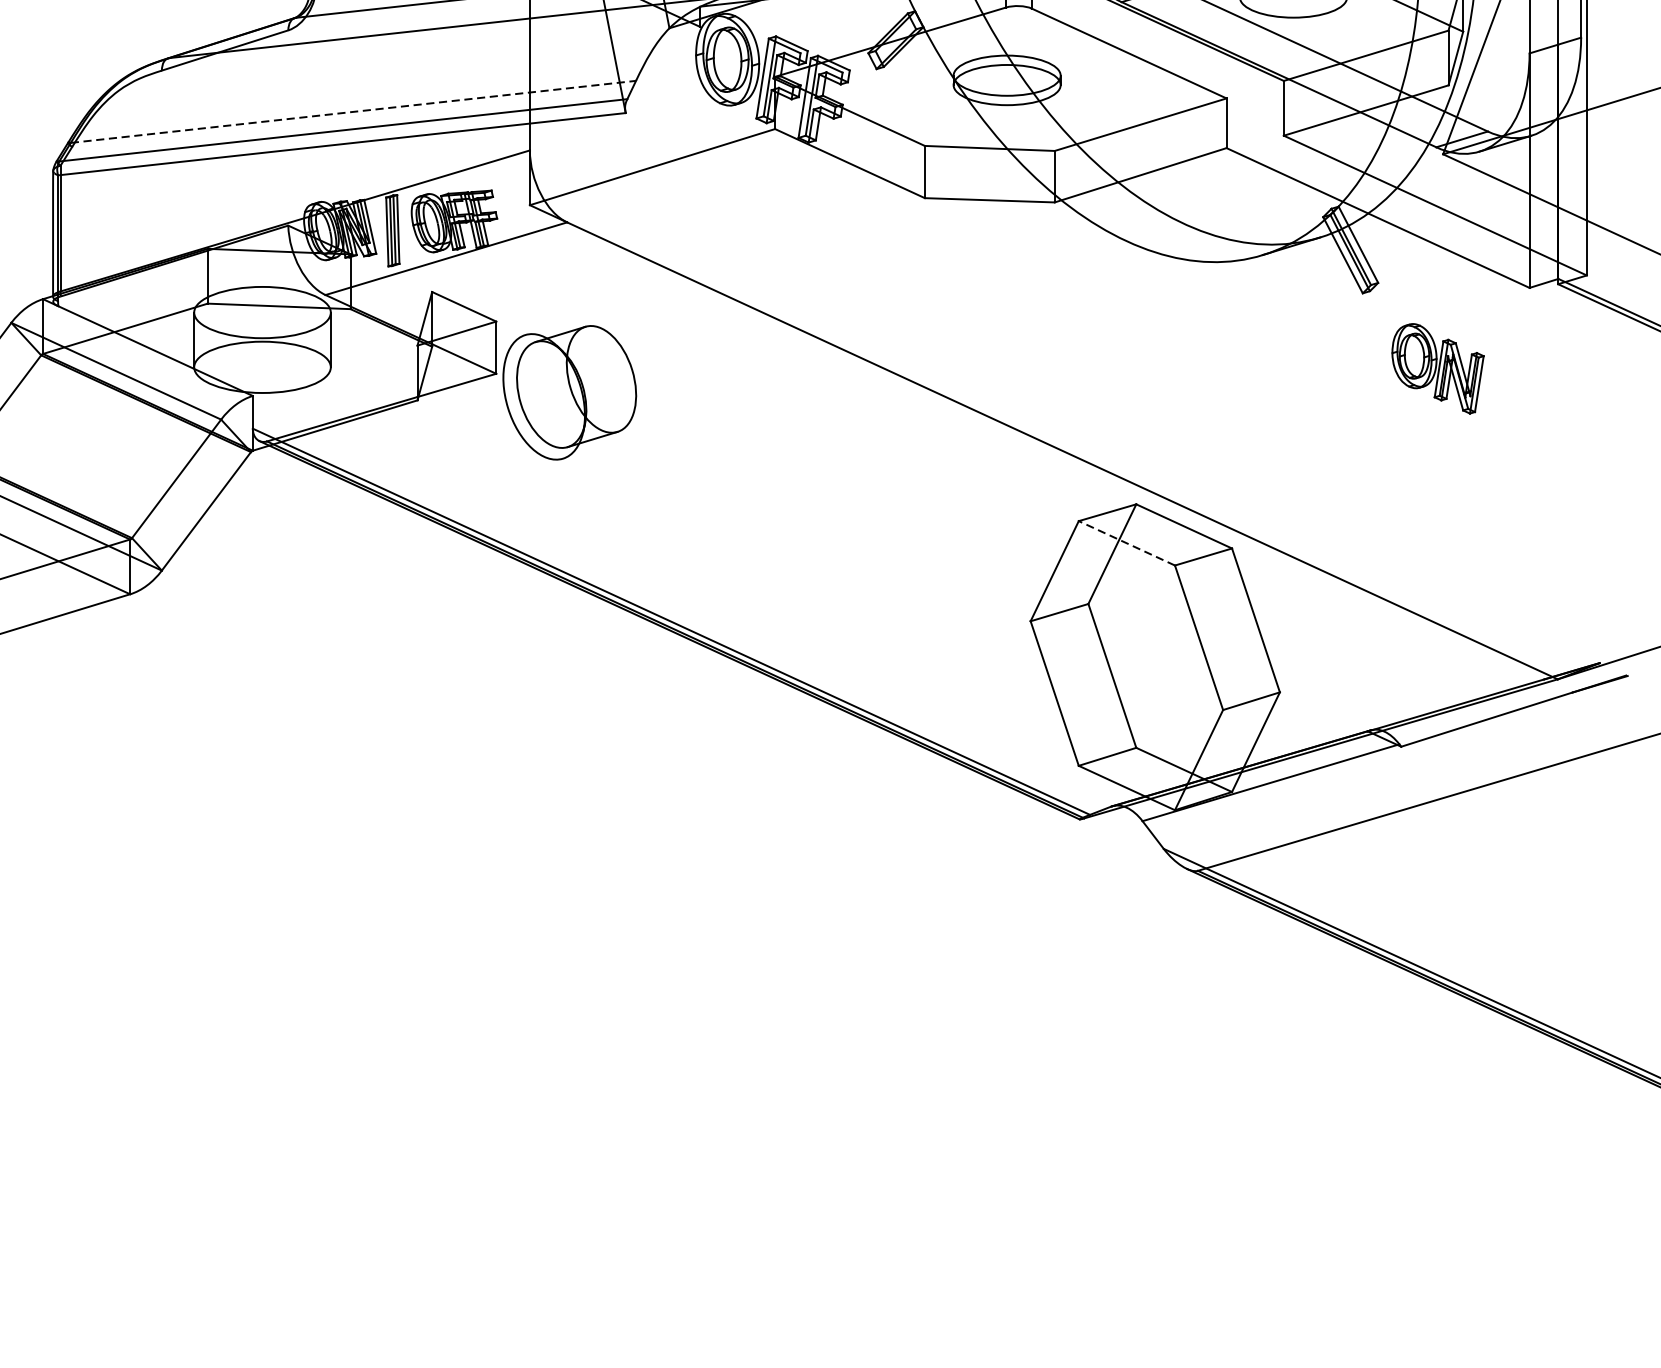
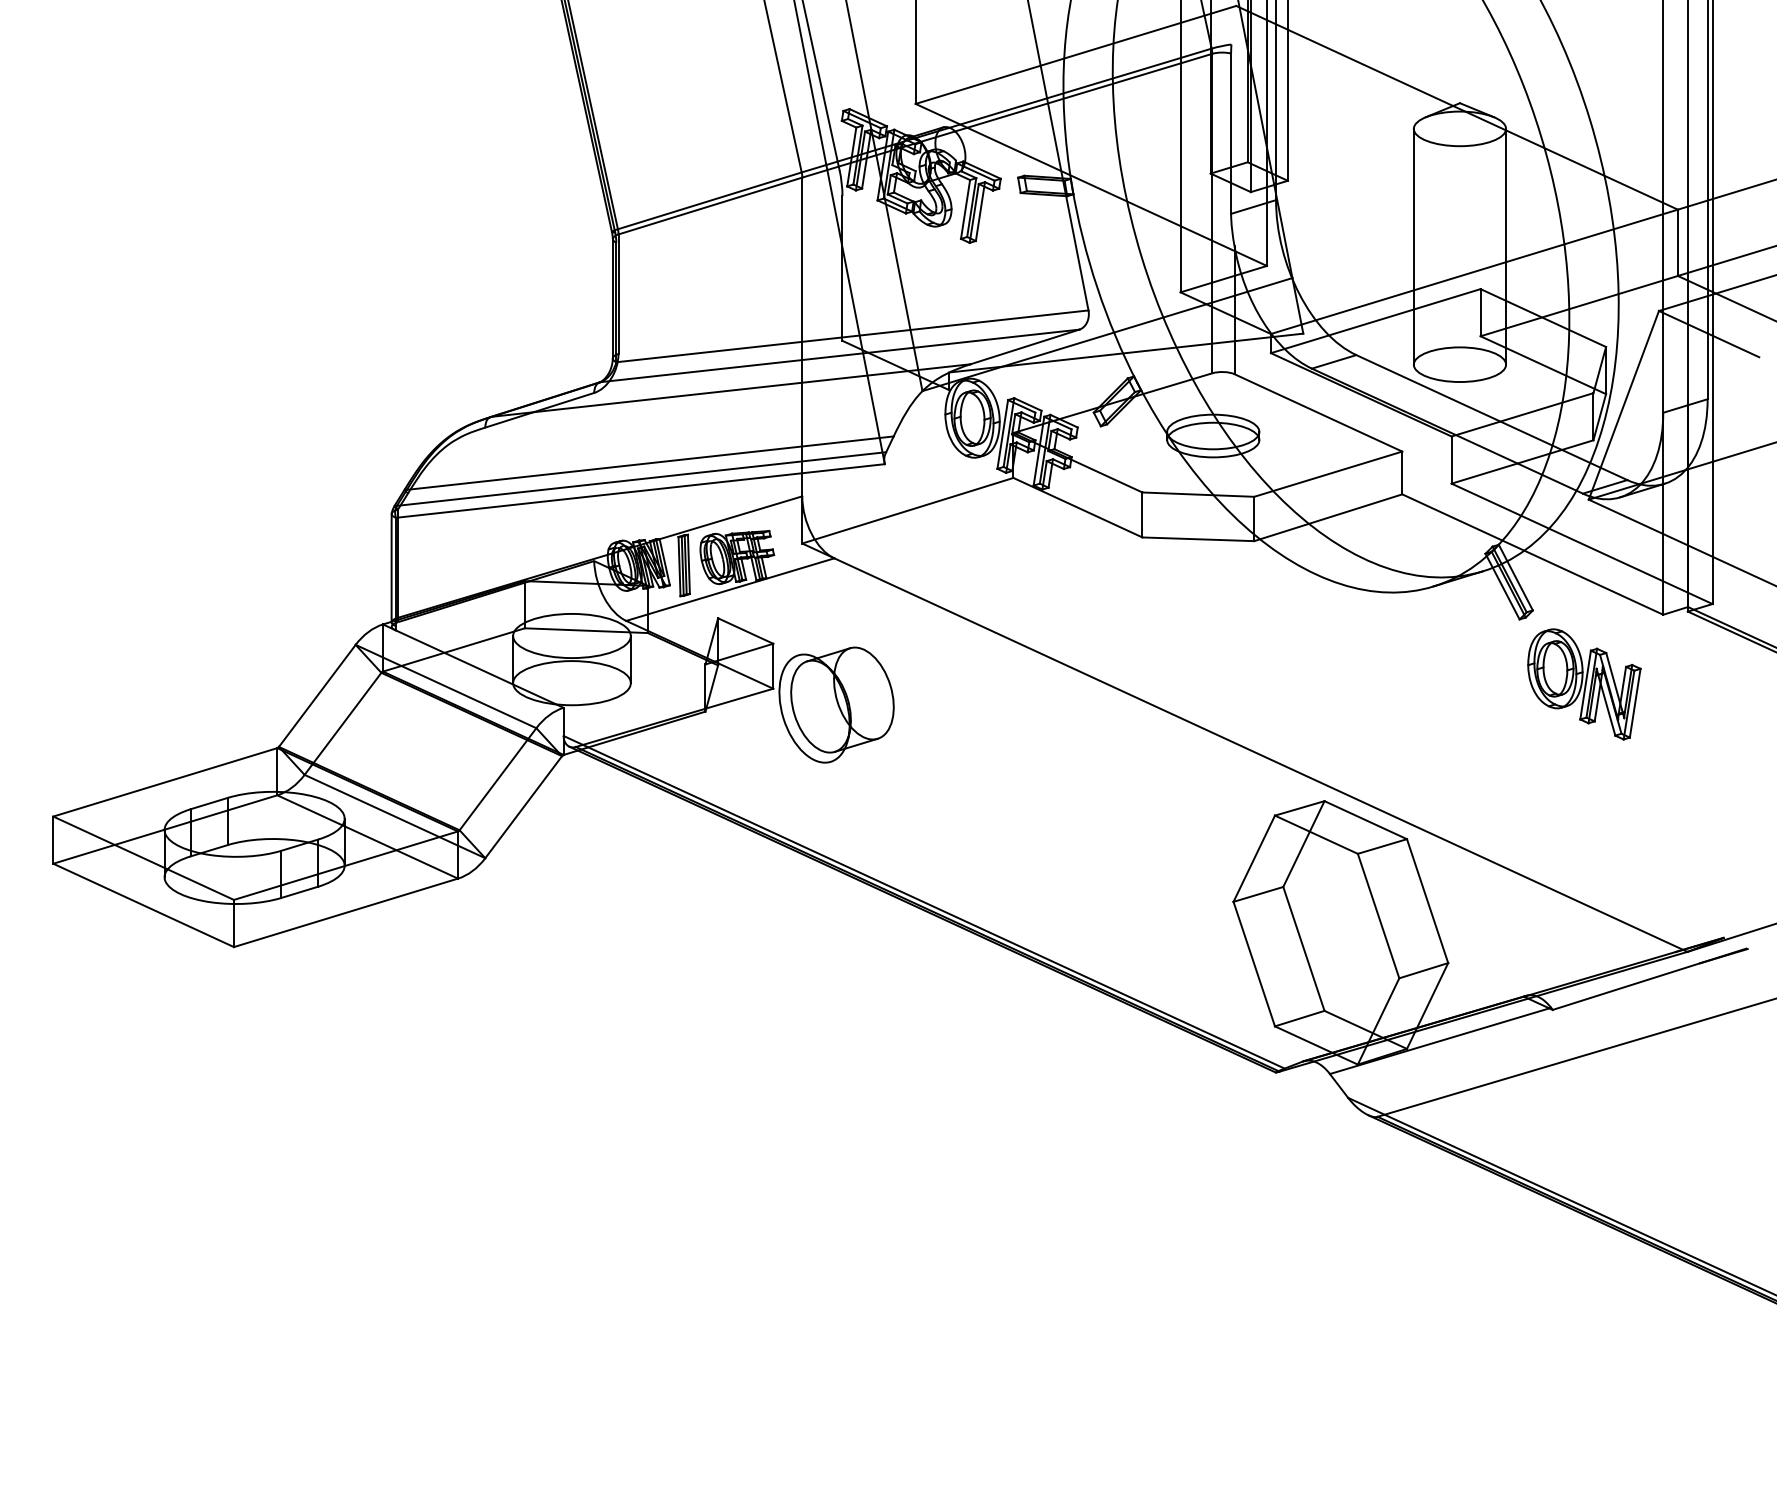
line: (353, 112) -> (650, 463), dashed -> solid
part: (1438, 368) -> (1584, 684), size x1.43
line: (1126, 543) -> (1316, 834), dashed -> solid

